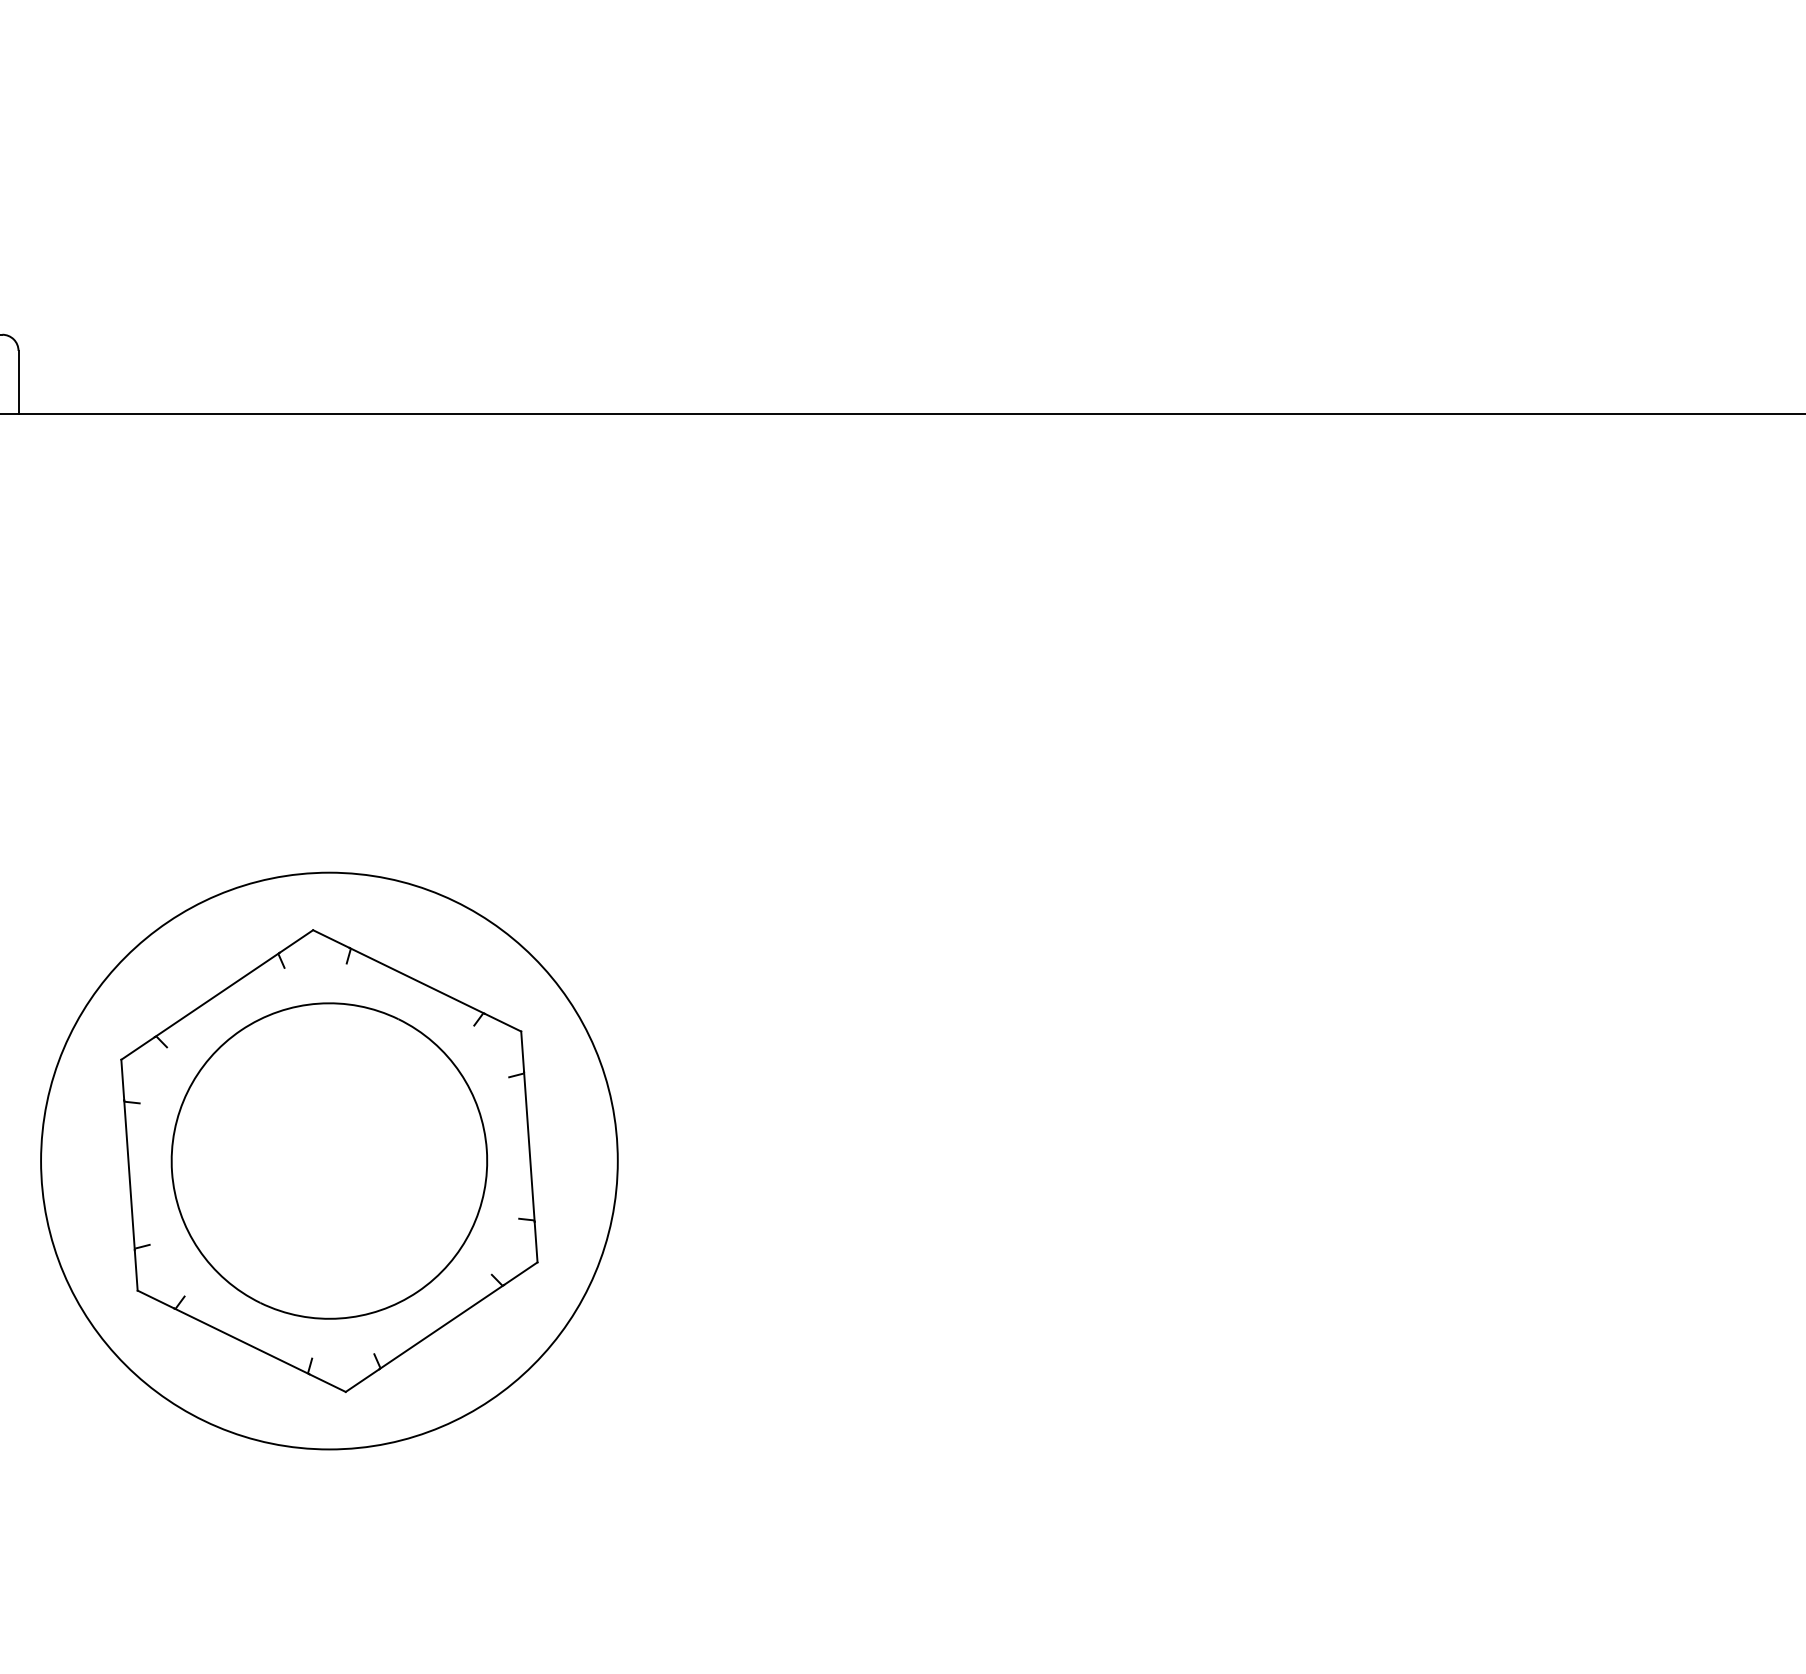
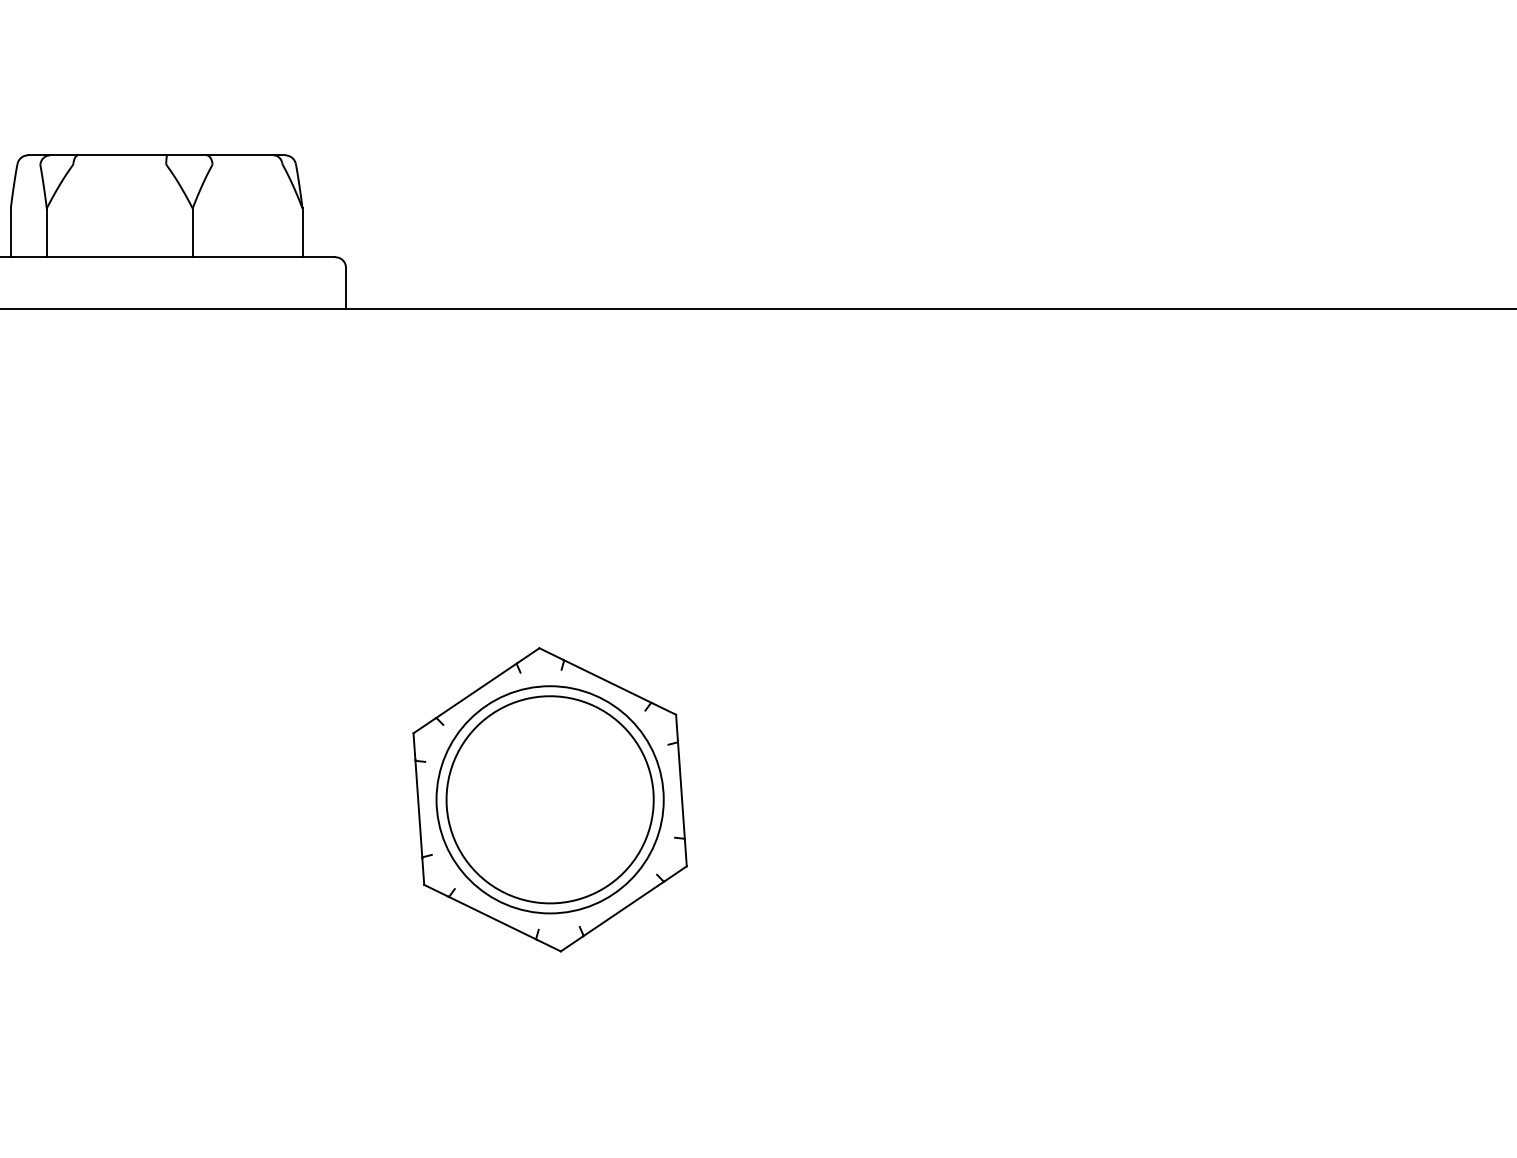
circle: (328, 1160) -> (549, 799), size x0.6

